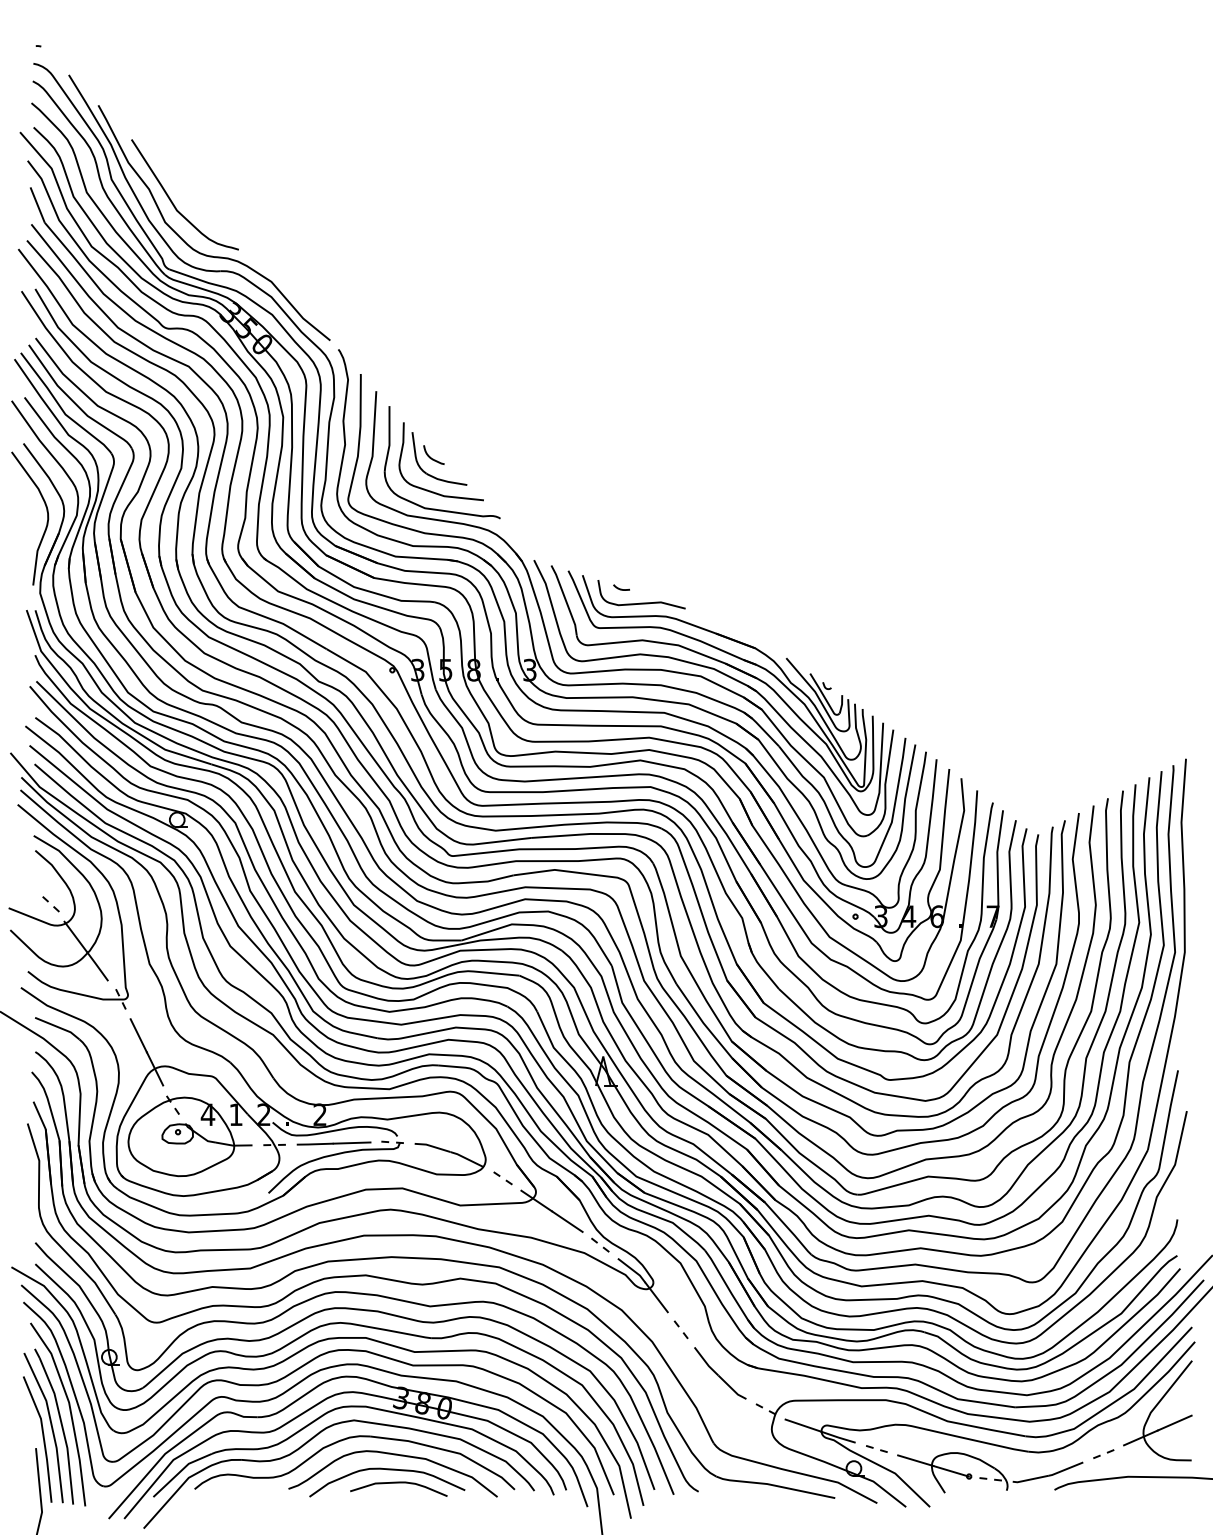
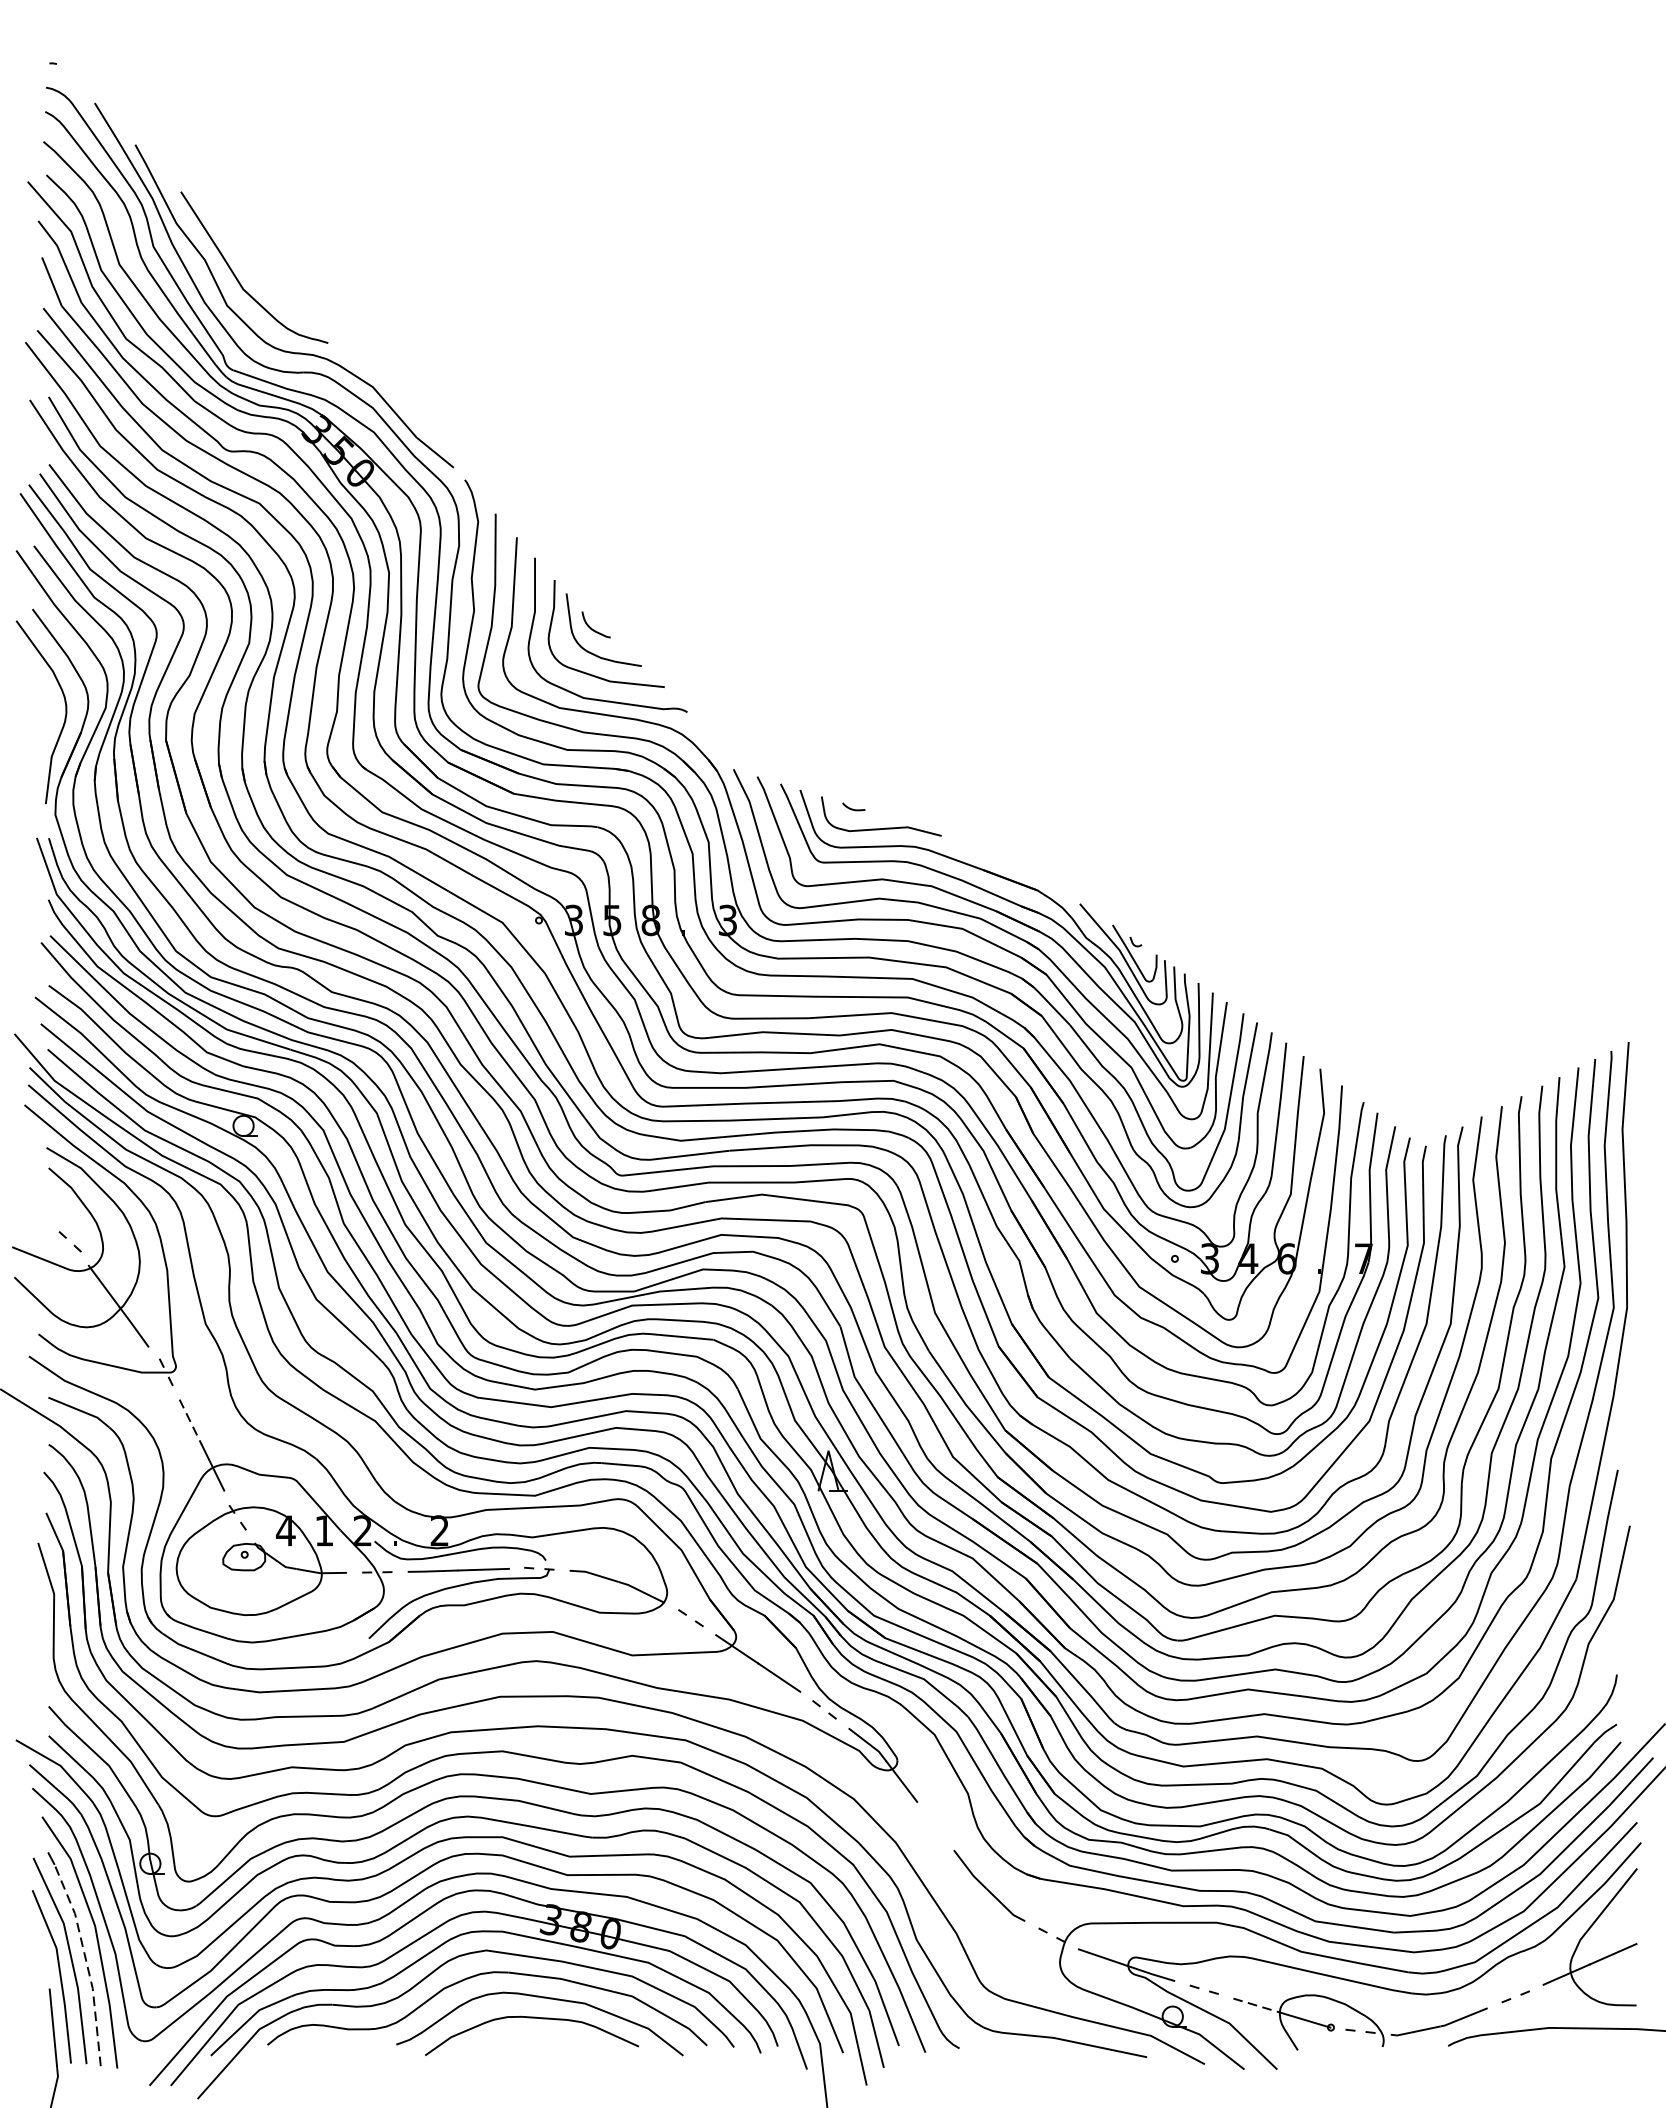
line: (139, 1036) -> (191, 1423), solid -> dashed
part: (680, 1329) -> (934, 1825), removed
line: (62, 1428) -> (86, 1961), solid -> dashed
line: (916, 1460) -> (1258, 2005), solid -> dashed
curve: (398, 1483) -> (547, 2037), removed

